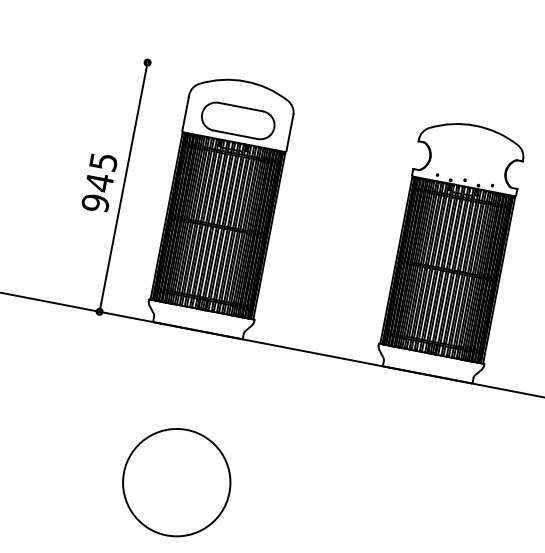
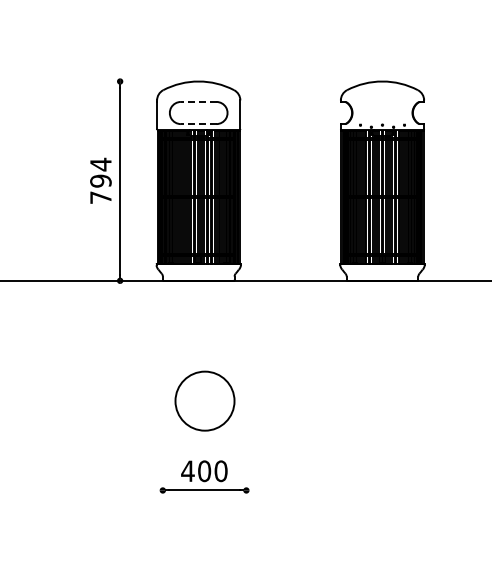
line: (240, 106) -> (198, 101), solid -> dashed
line: (235, 135) -> (198, 124), solid -> dashed
text: (99, 181) -> (100, 180), 945 -> 794
circle: (176, 481) -> (204, 400), size x0.7

